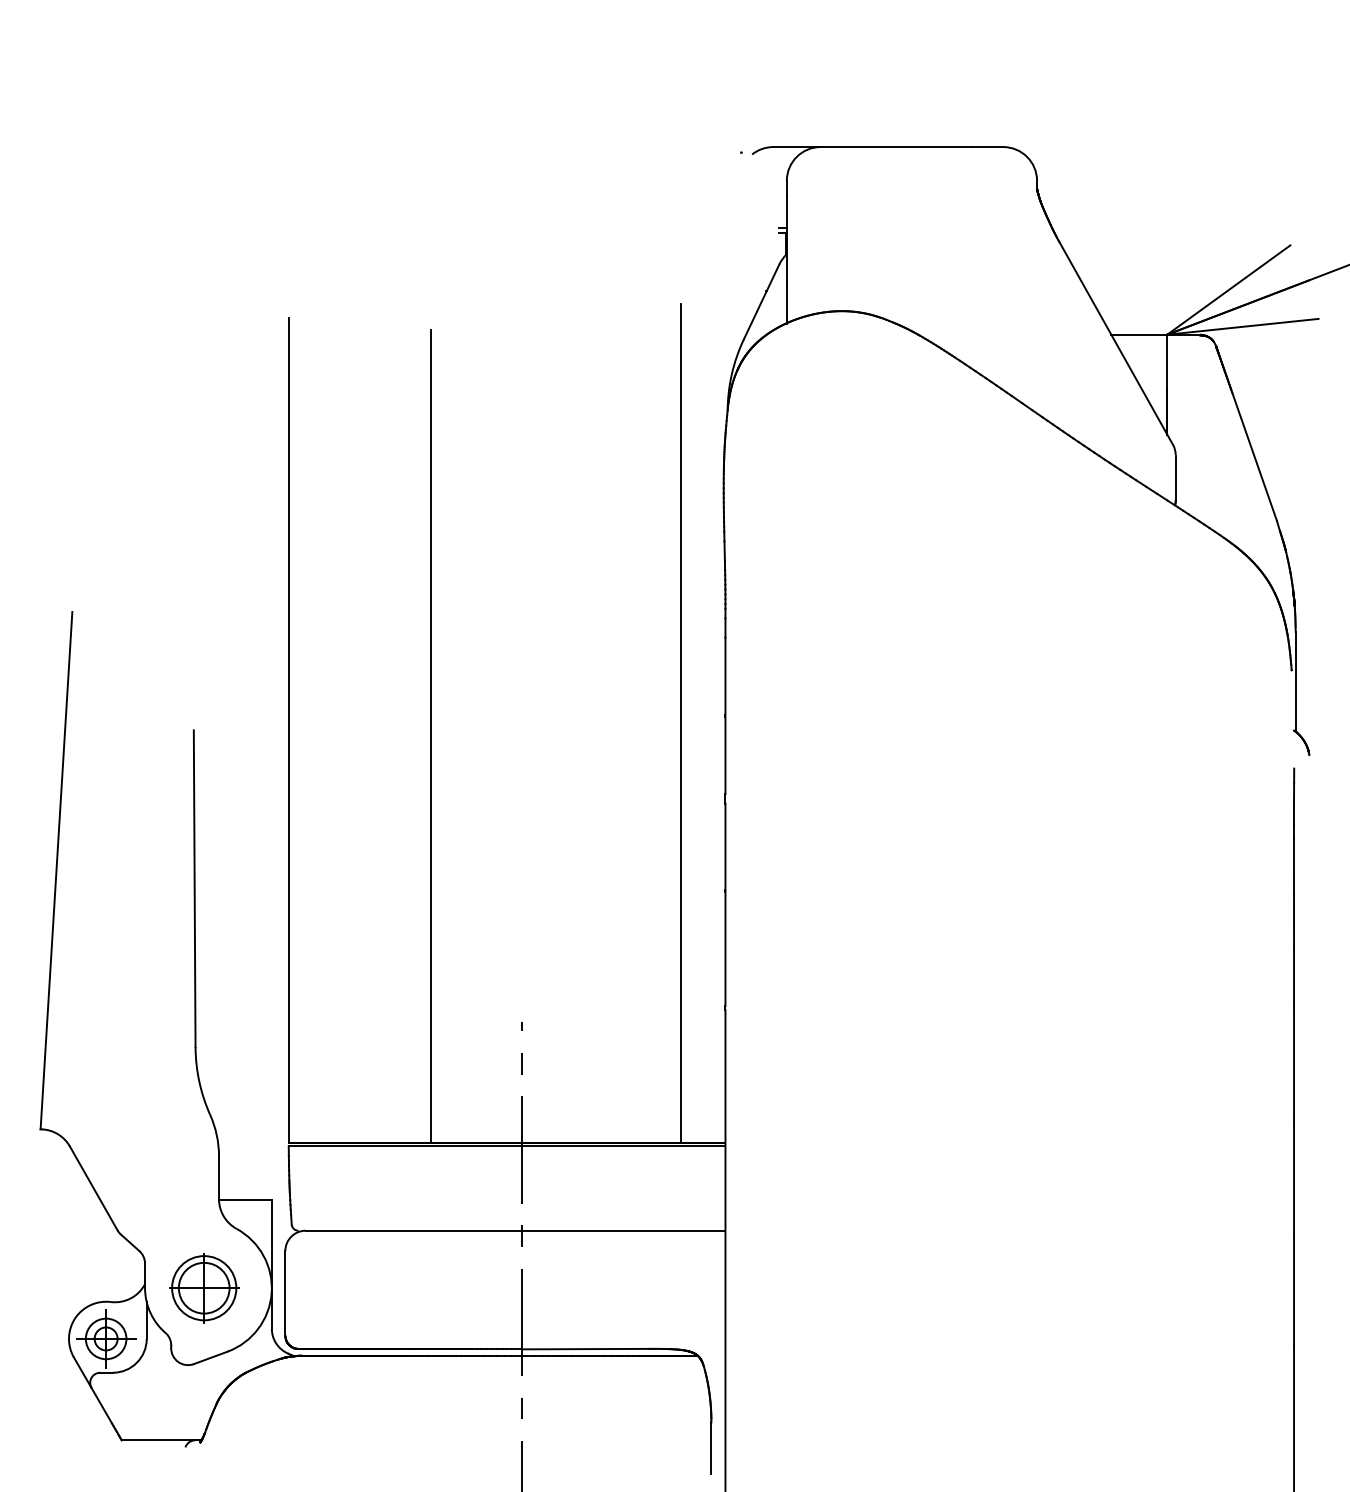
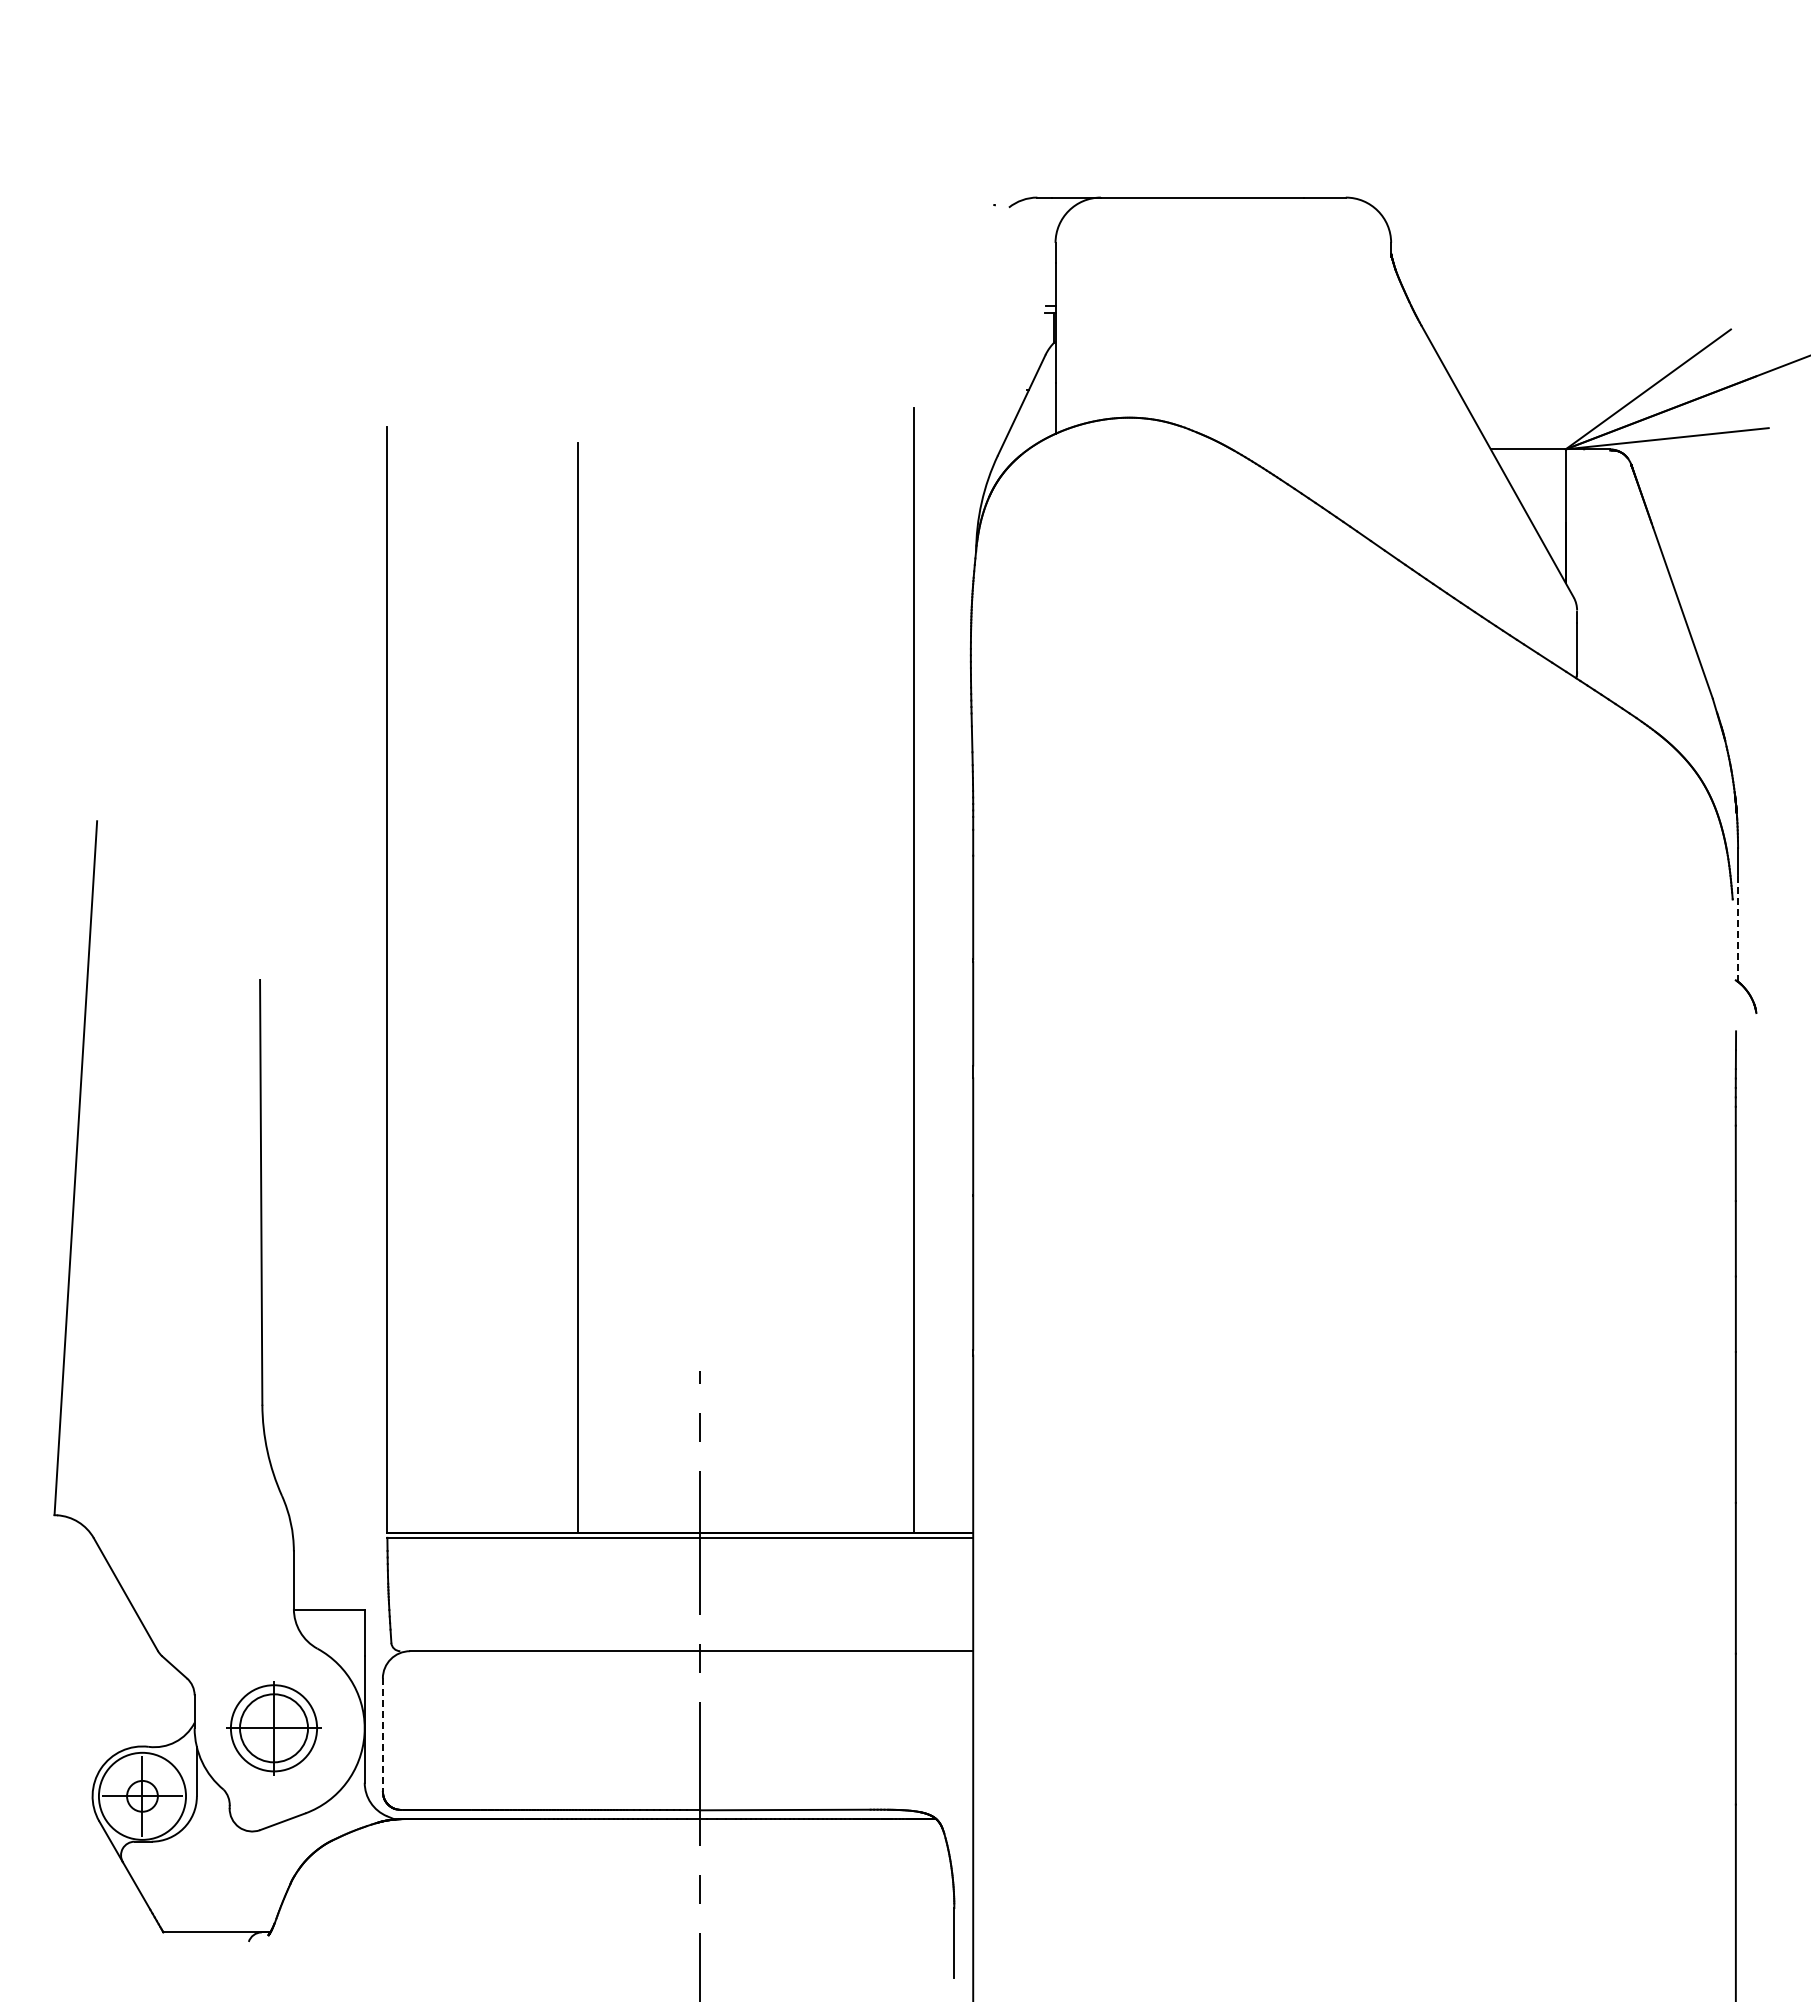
line: (1296, 691) -> (1738, 928), solid -> dashed
line: (285, 1293) -> (382, 1735), solid -> dashed
circle: (106, 1339) -> (142, 1796), size x1.6

